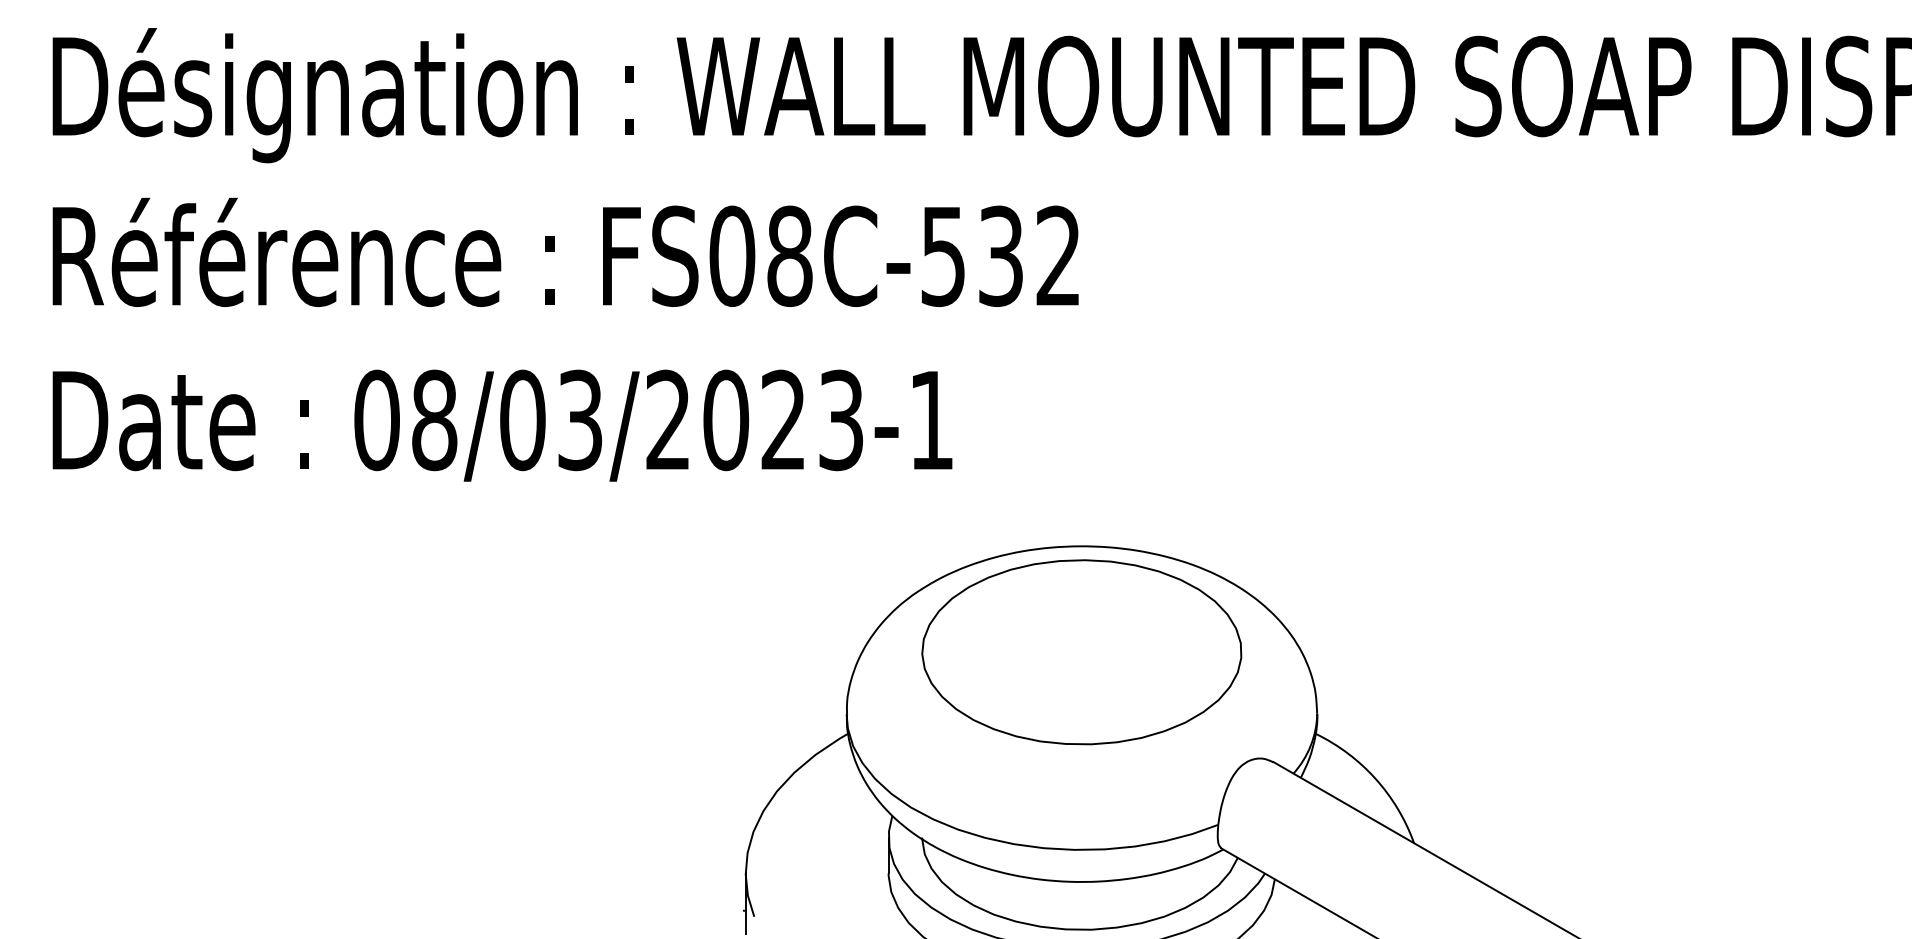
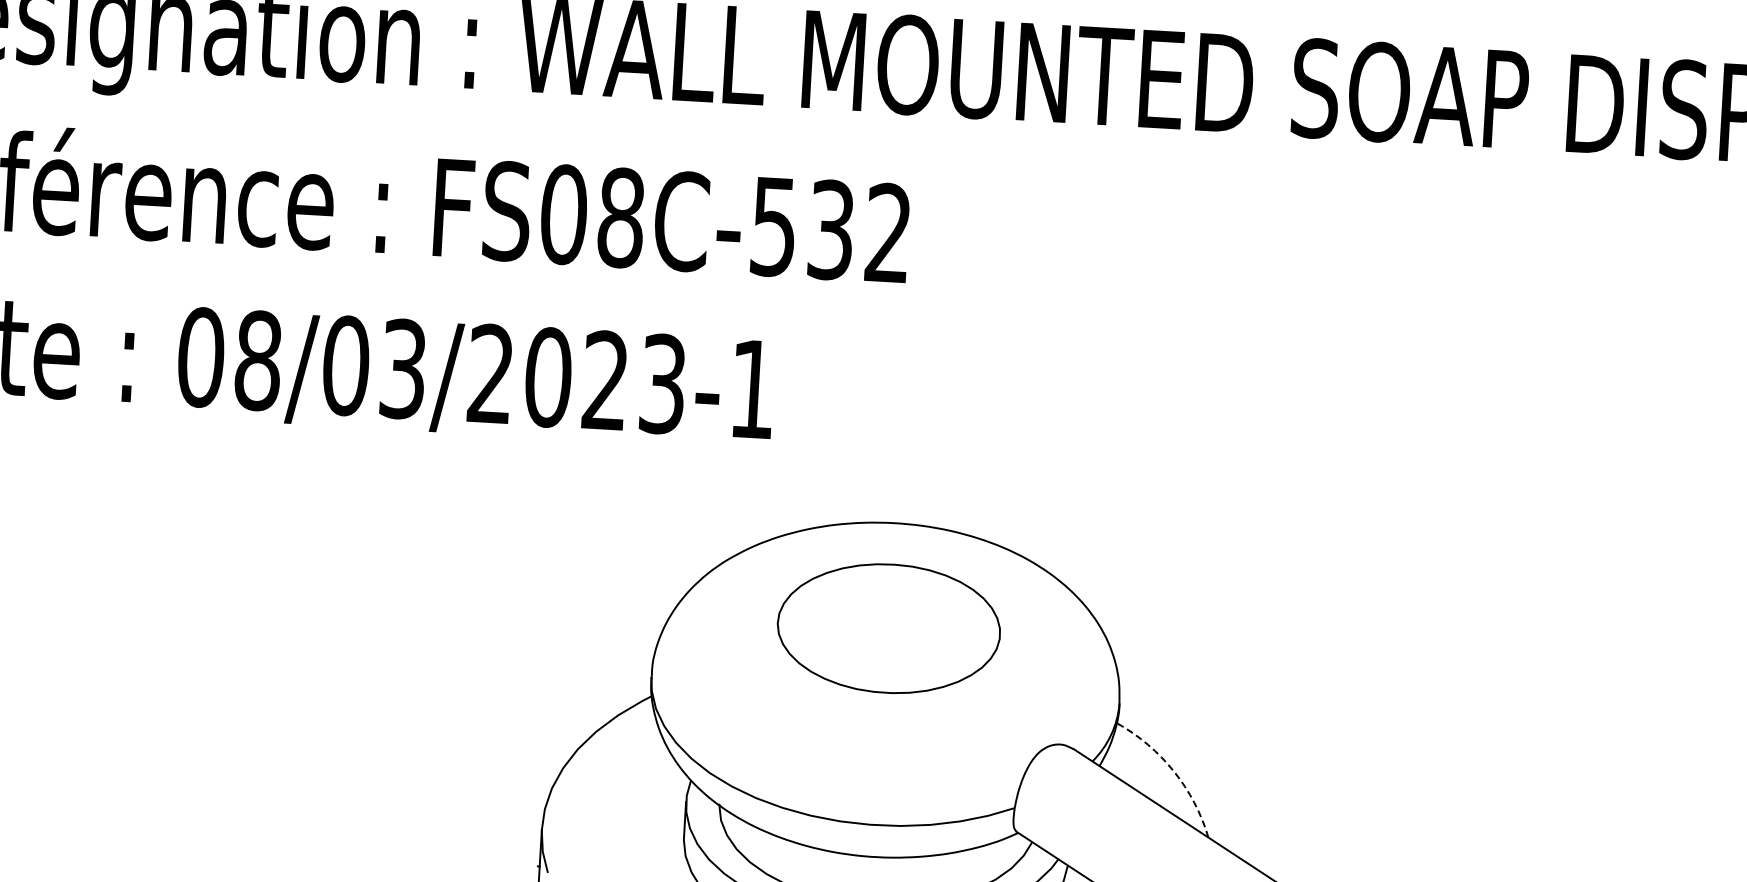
part: (1081, 652) -> (888, 628), size x0.7
arc: (1375, 778) -> (1173, 771), solid -> dashed

